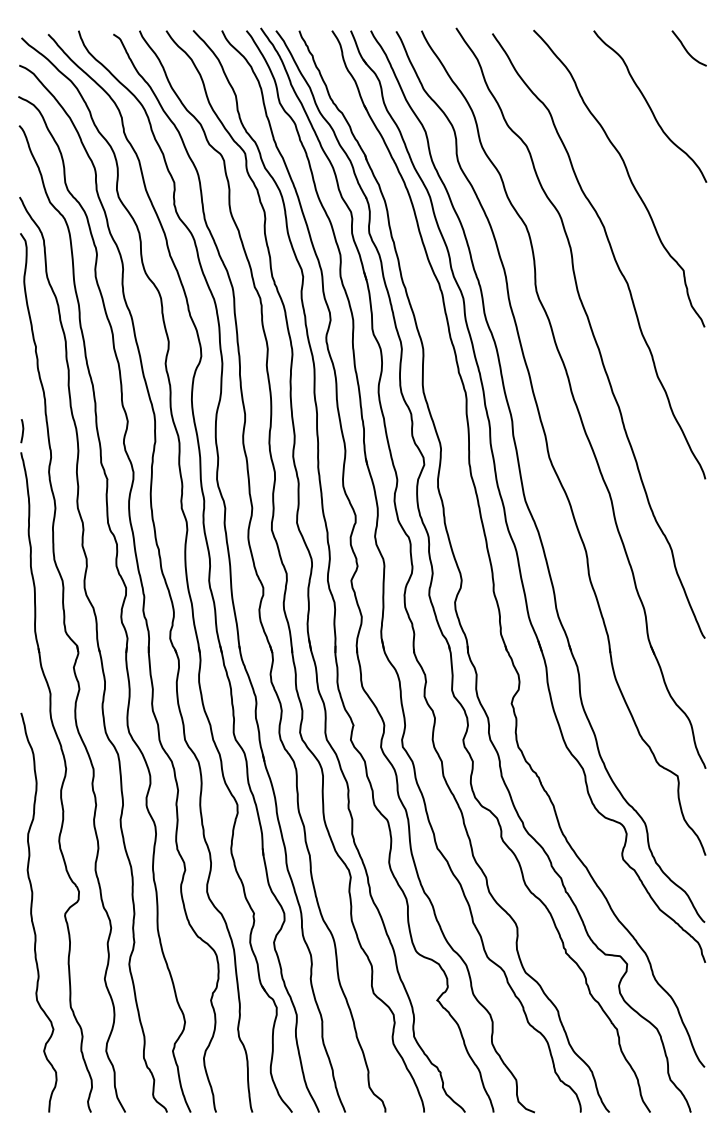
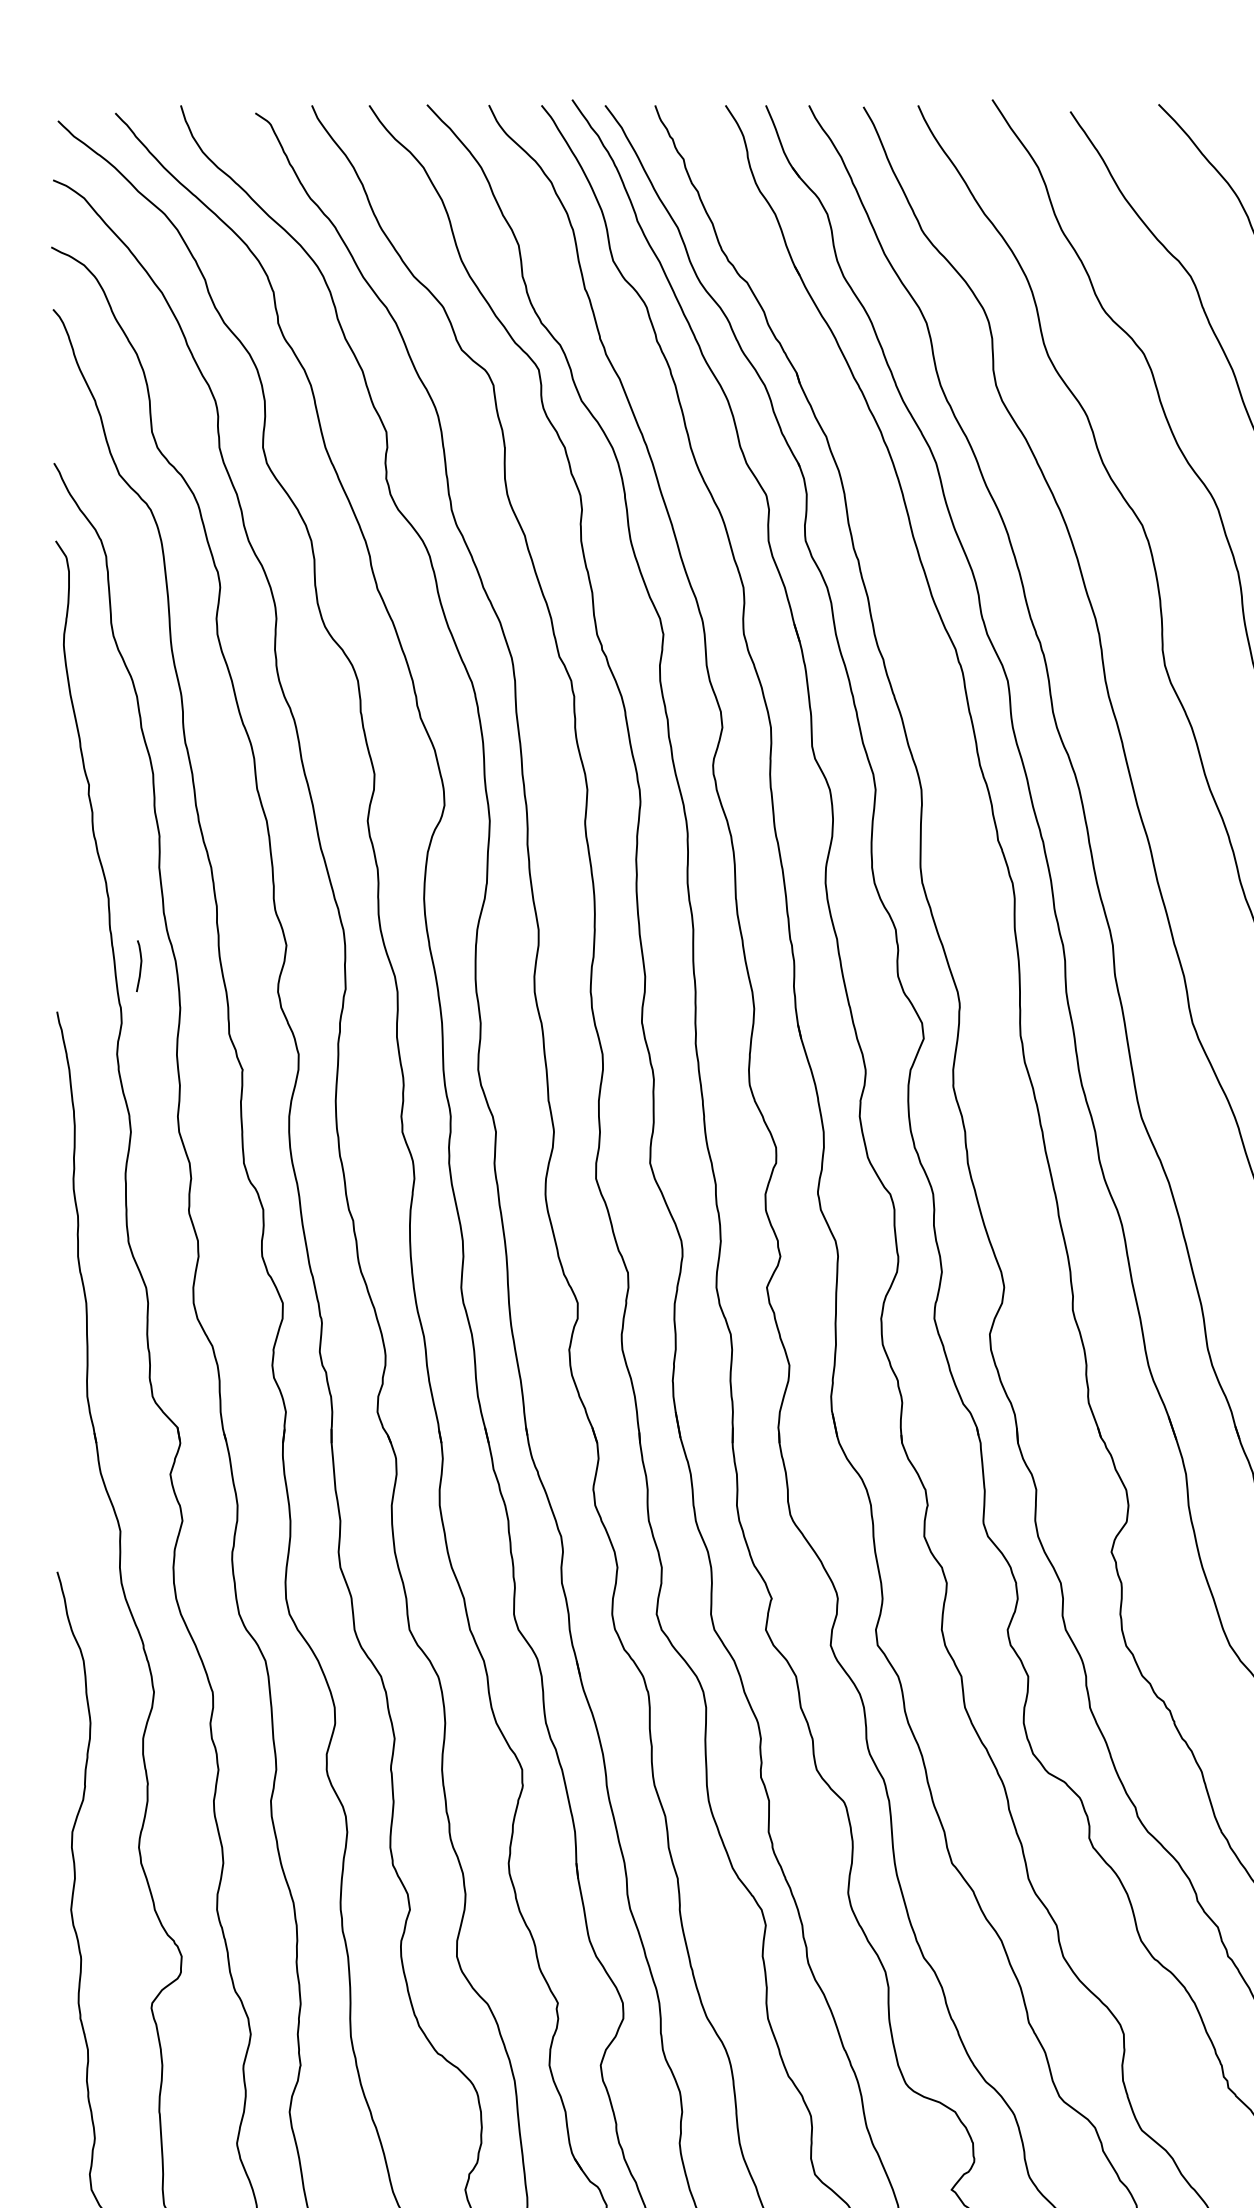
curve: (22, 431) -> (139, 966), moved

